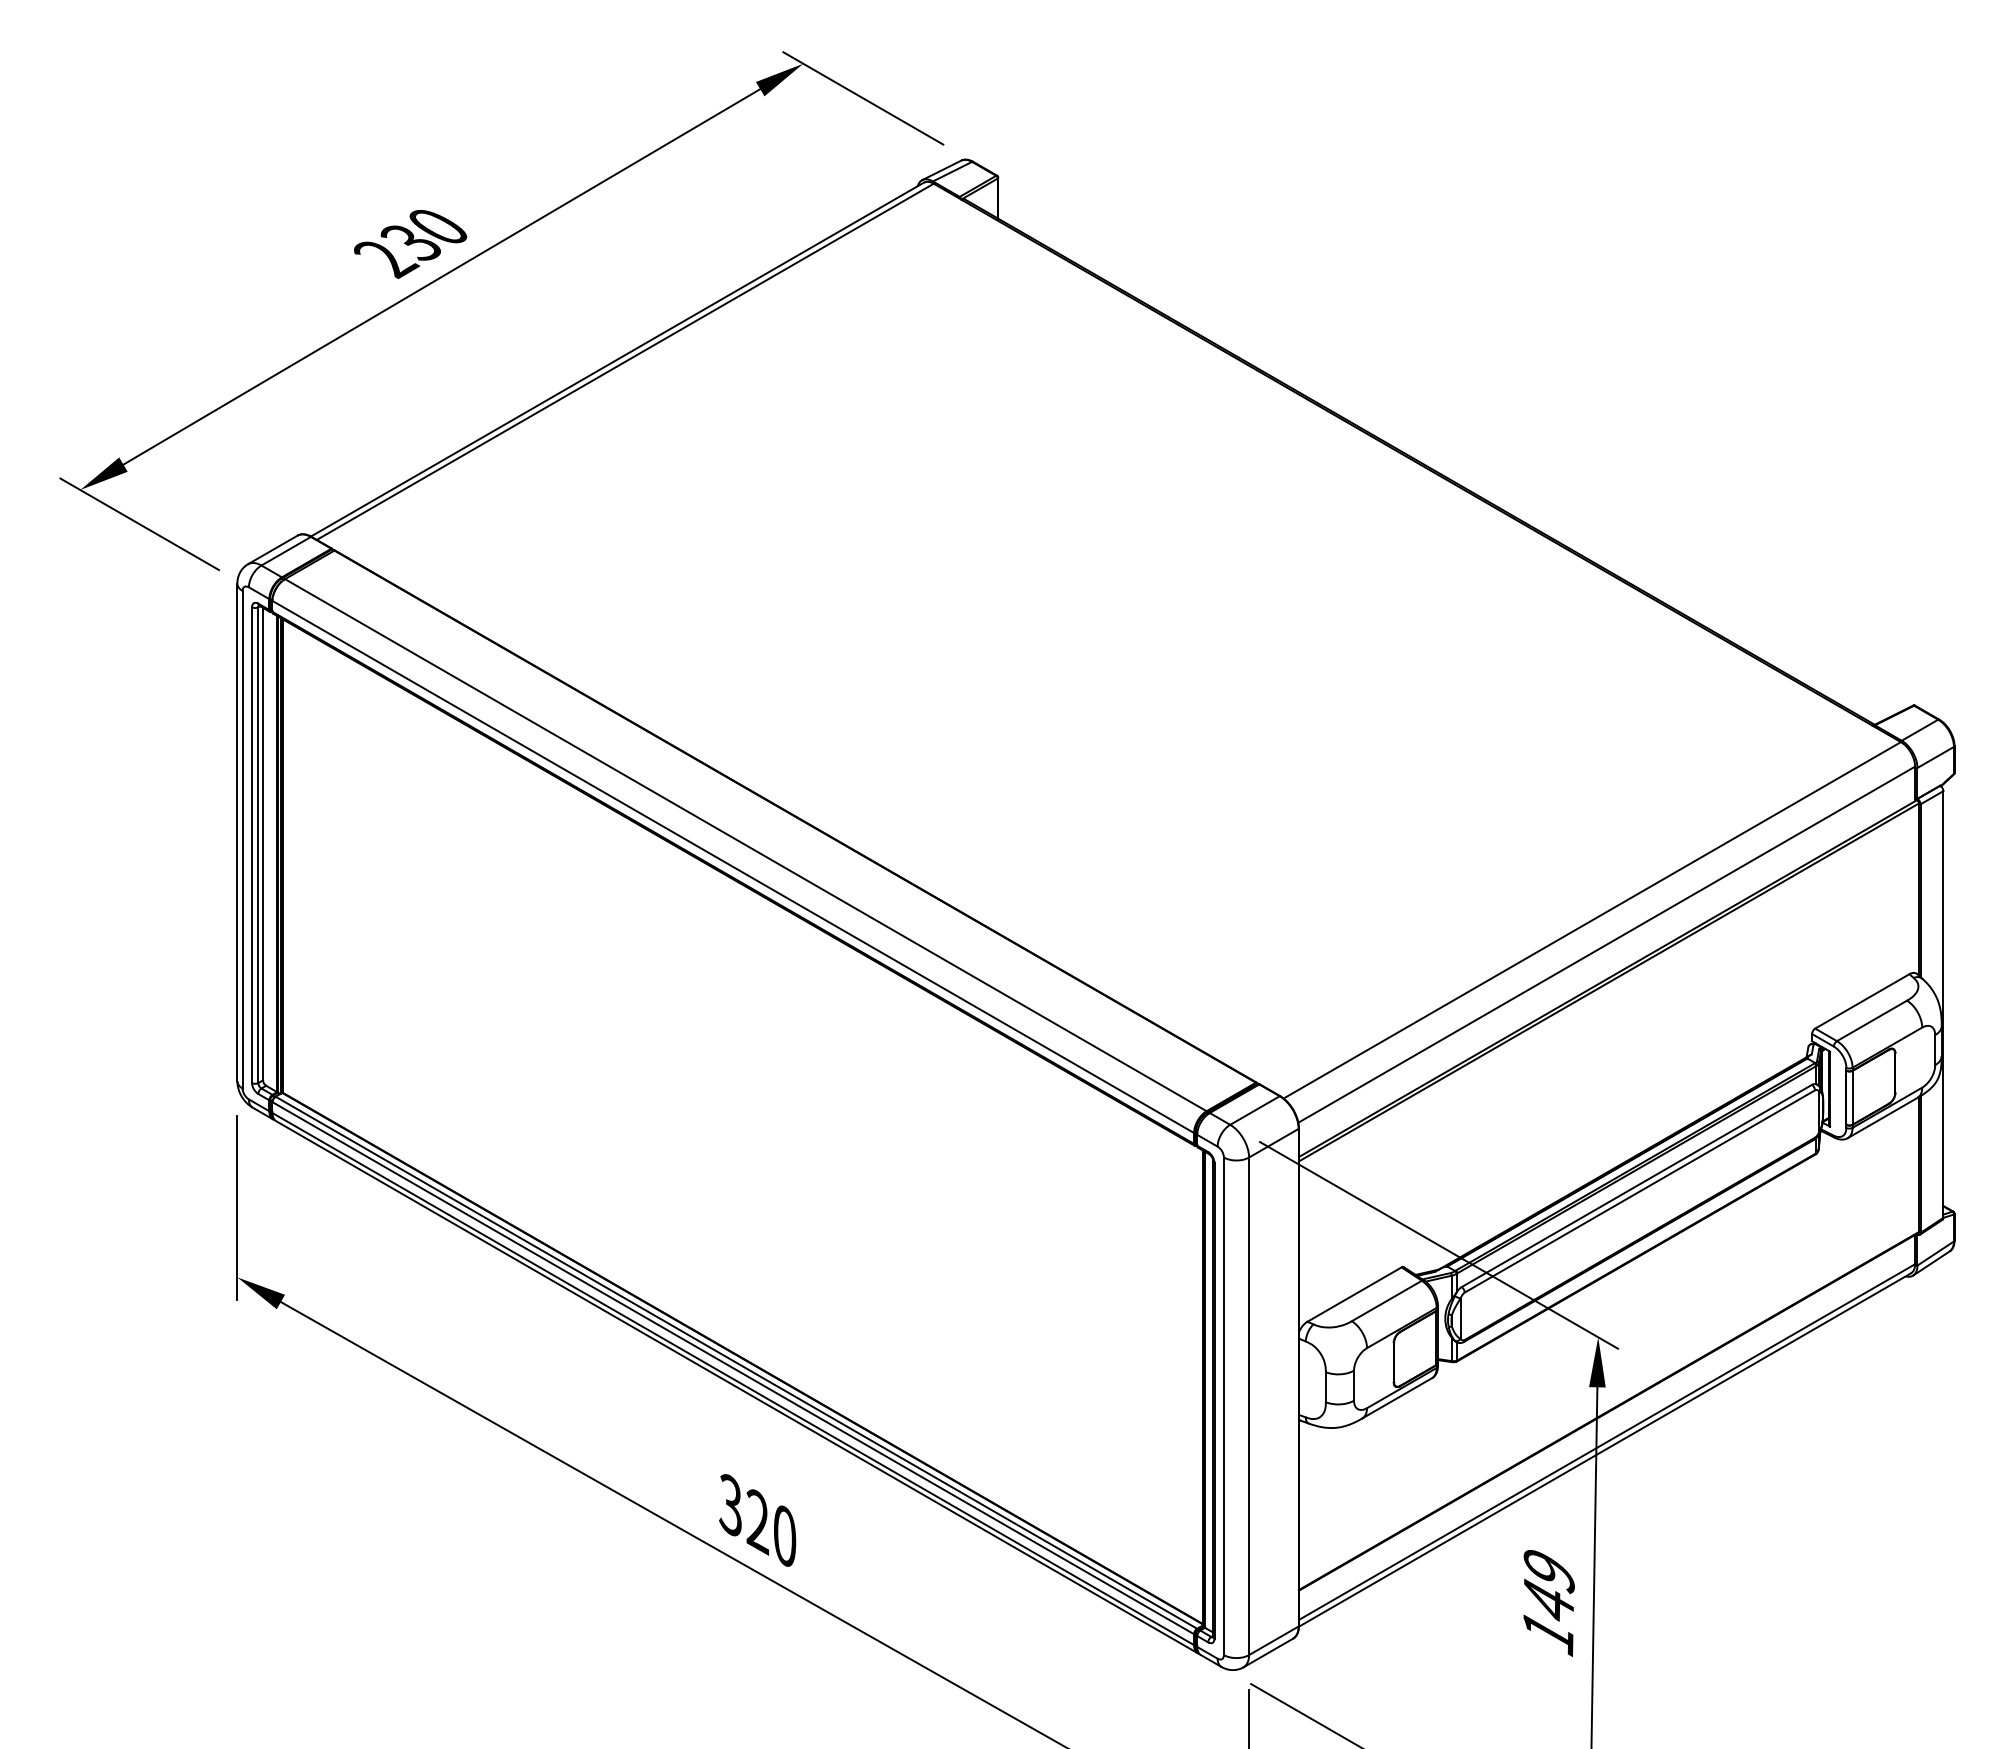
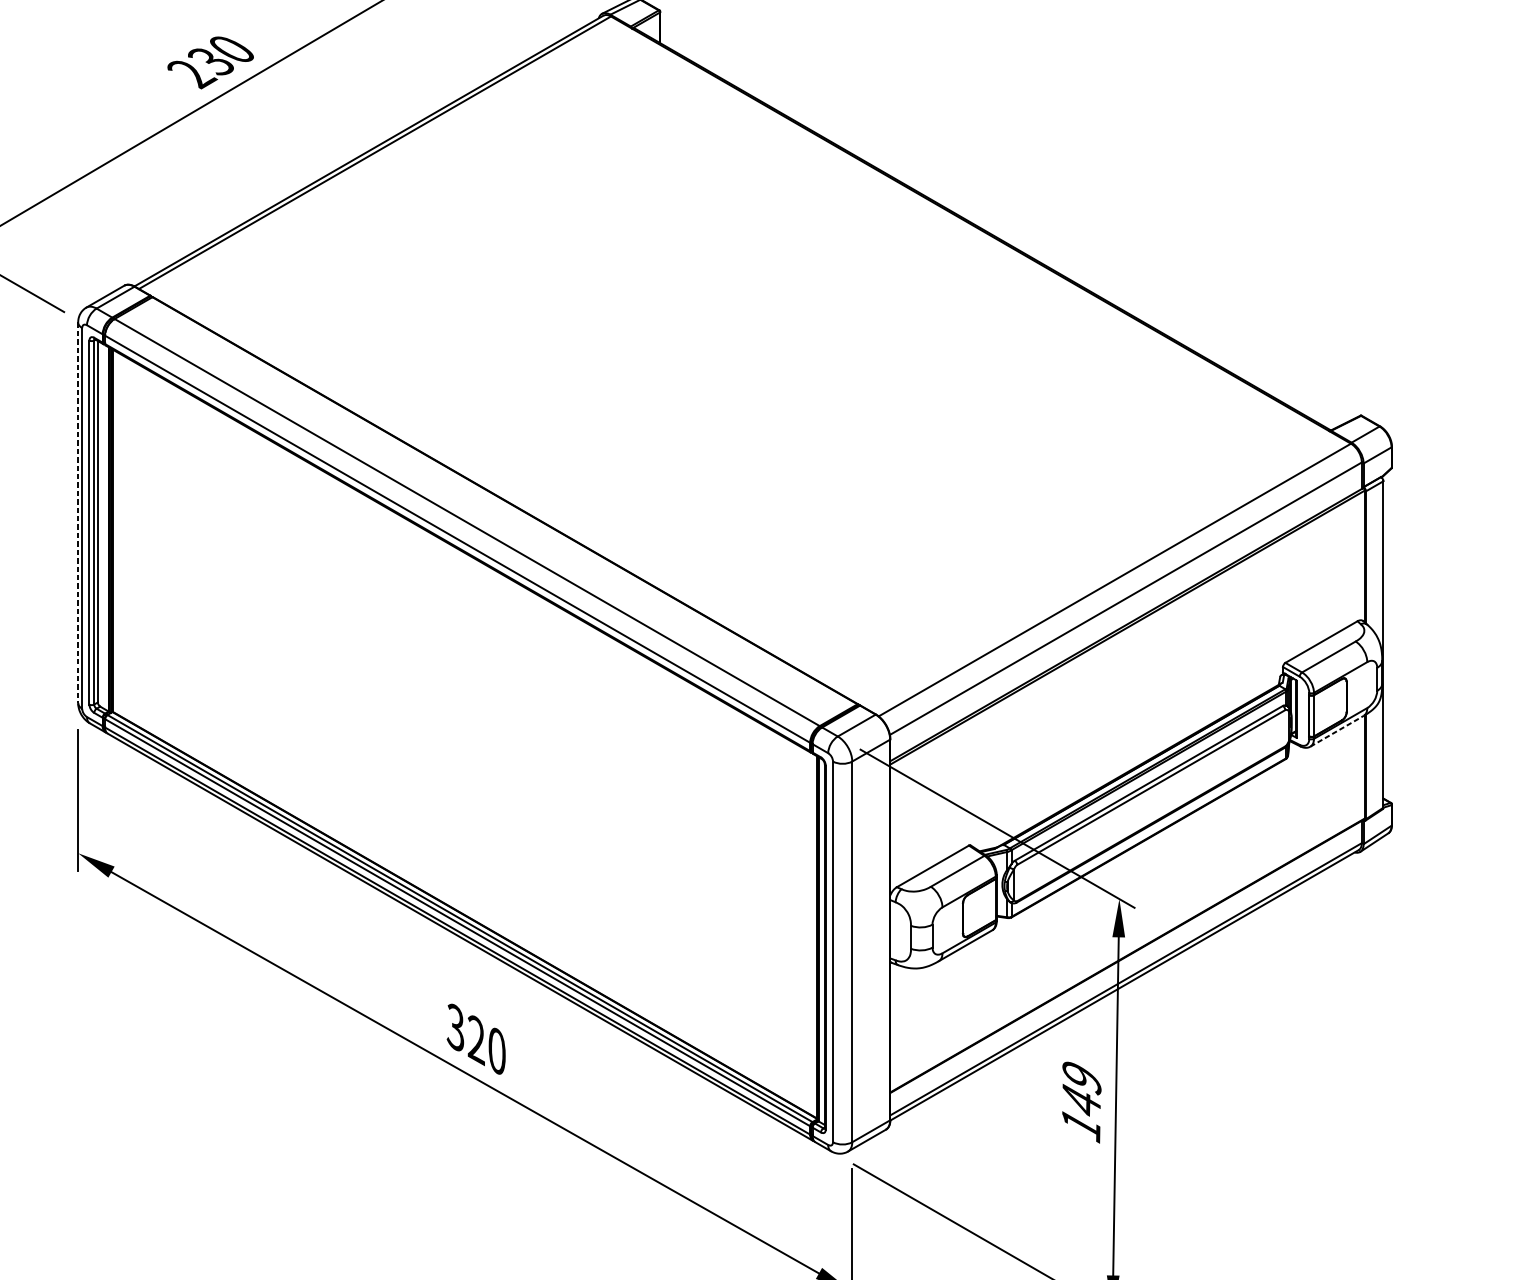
line: (237, 832) -> (78, 512), solid -> dashed
line: (1883, 1117) -> (1337, 730), solid -> dashed

